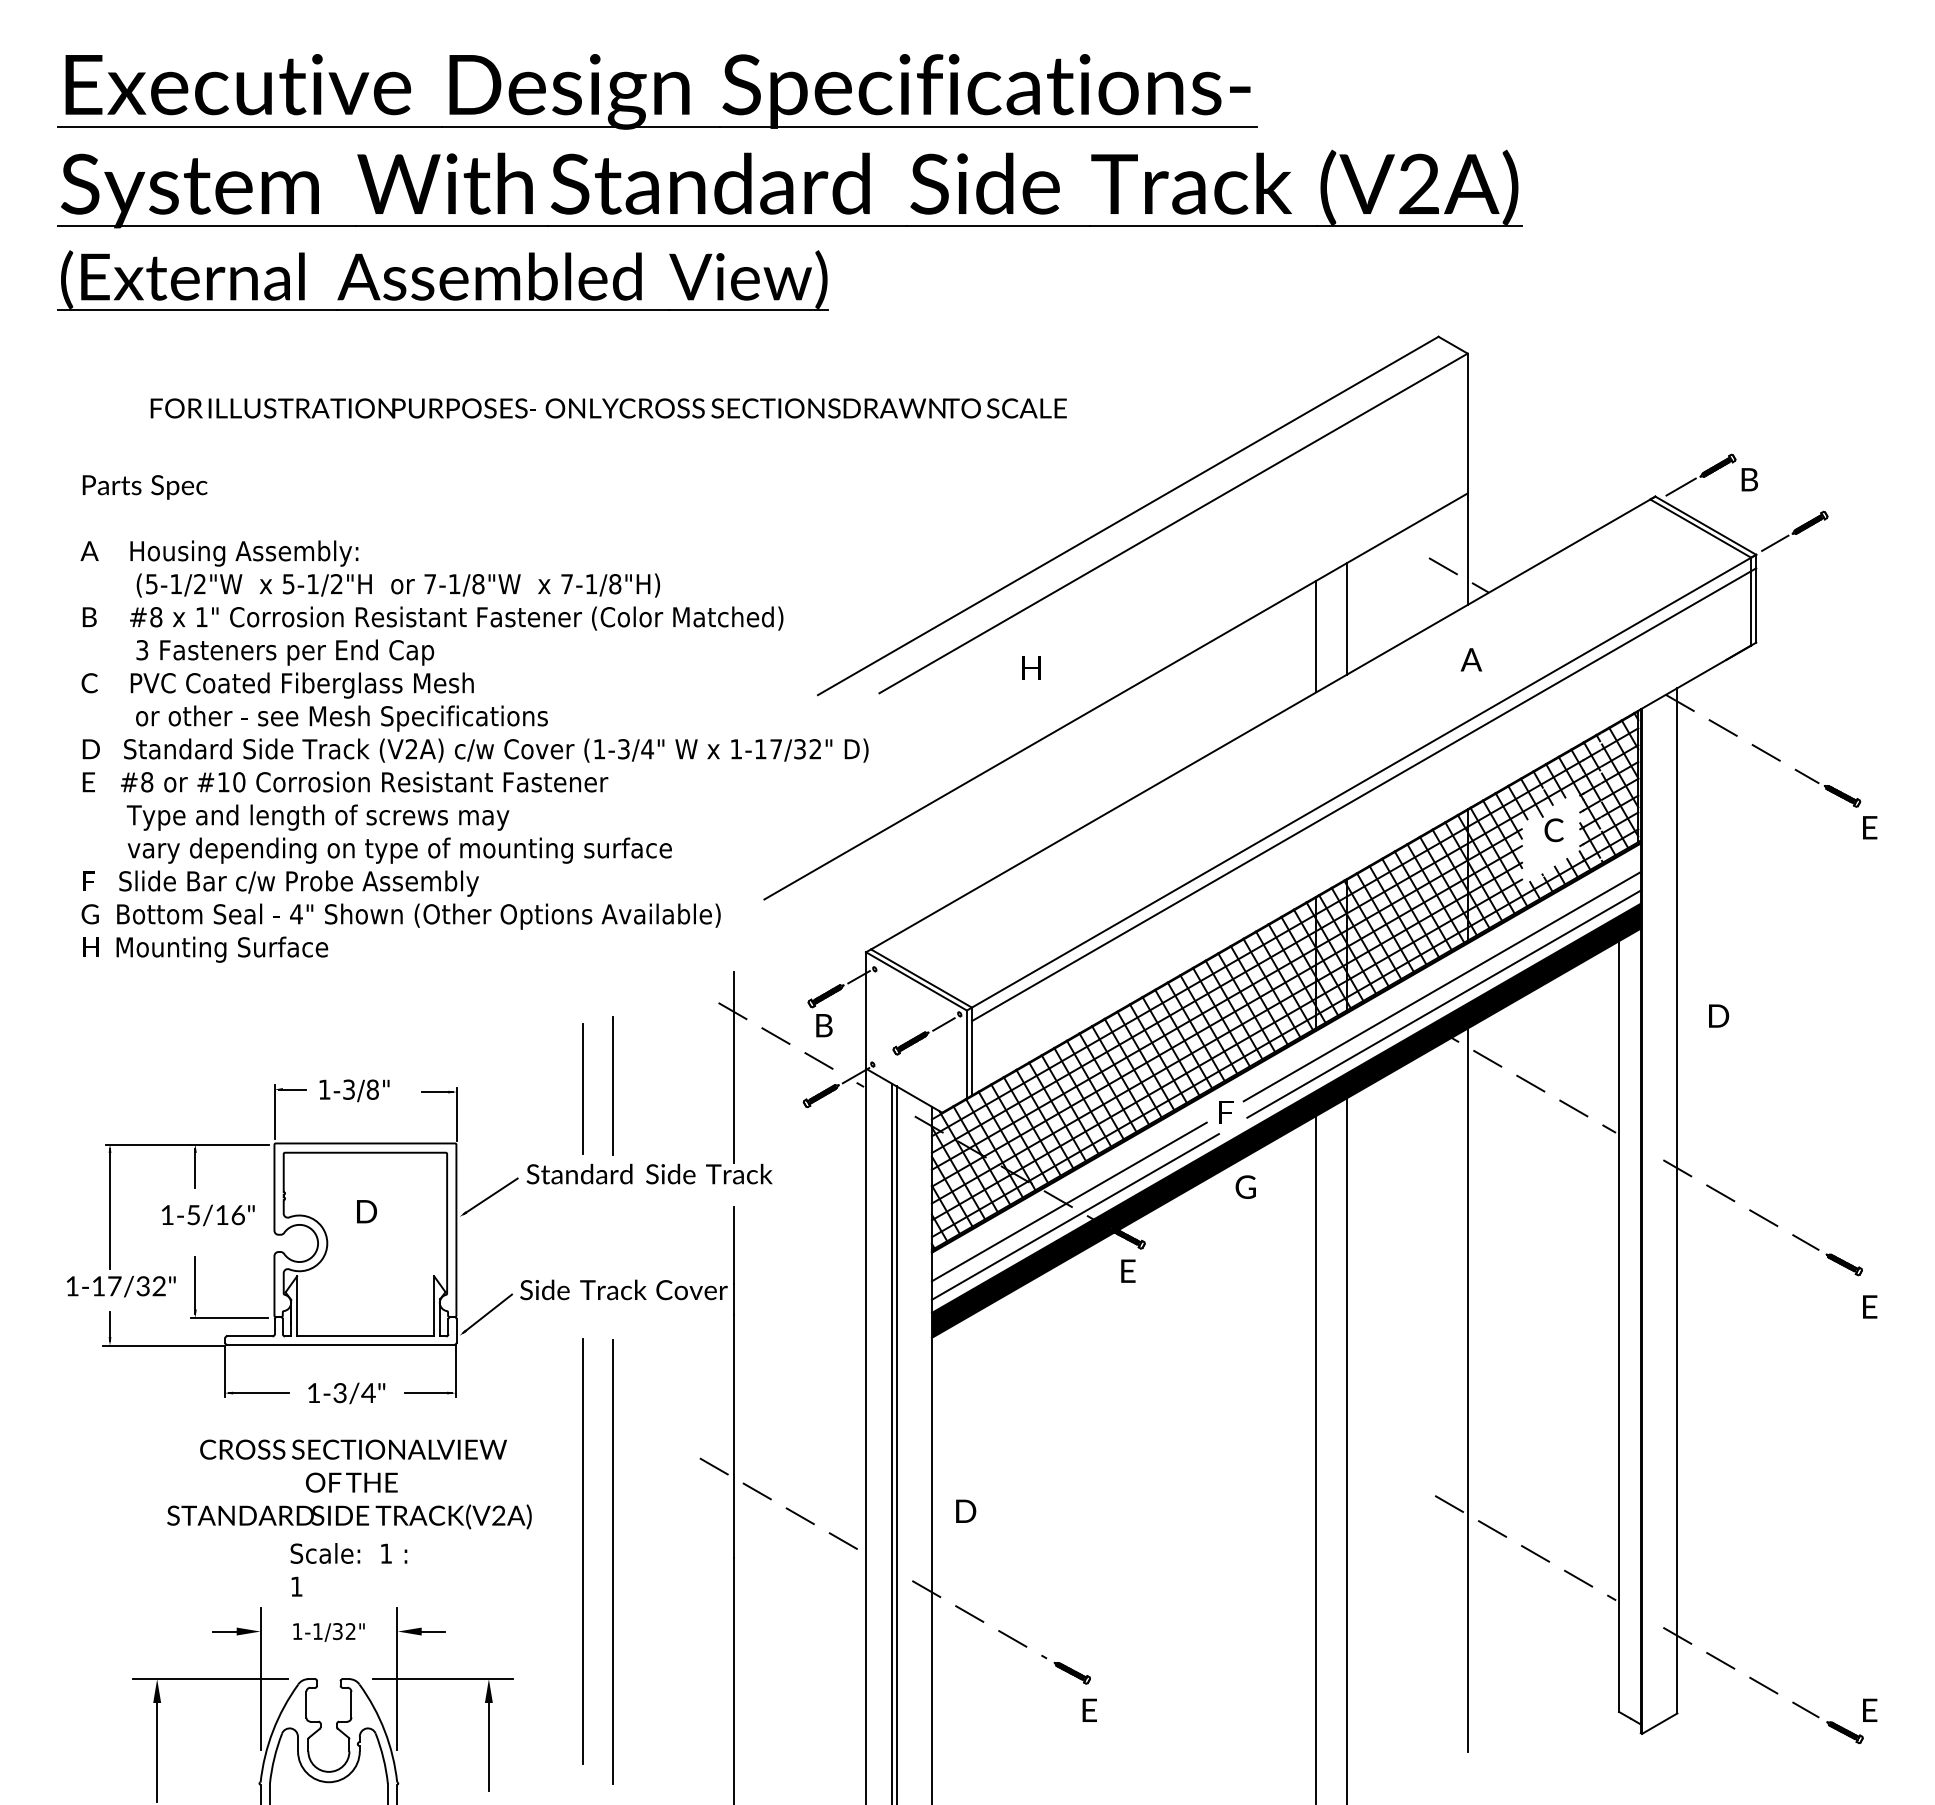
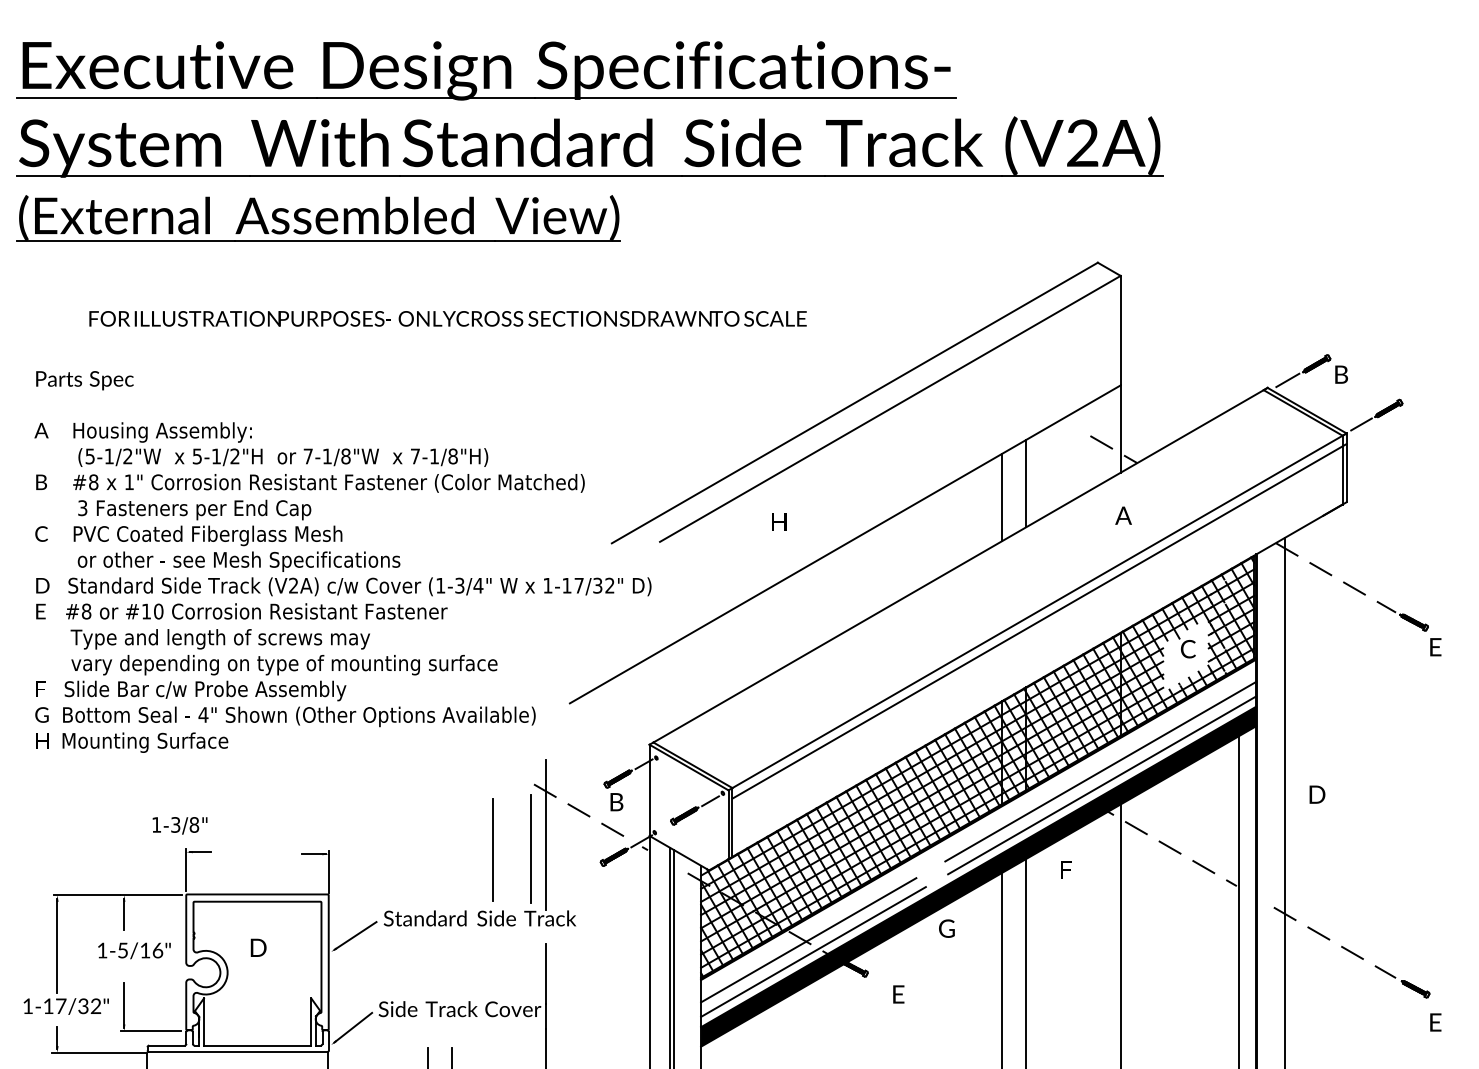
line: (612, 1085) -> (530, 849), moved
line: (582, 1088) -> (492, 849), moved
text: (354, 1090) -> (180, 825), moved
text: (1226, 1112) -> (1066, 870), moved
text: (1128, 1270) -> (898, 993), moved

